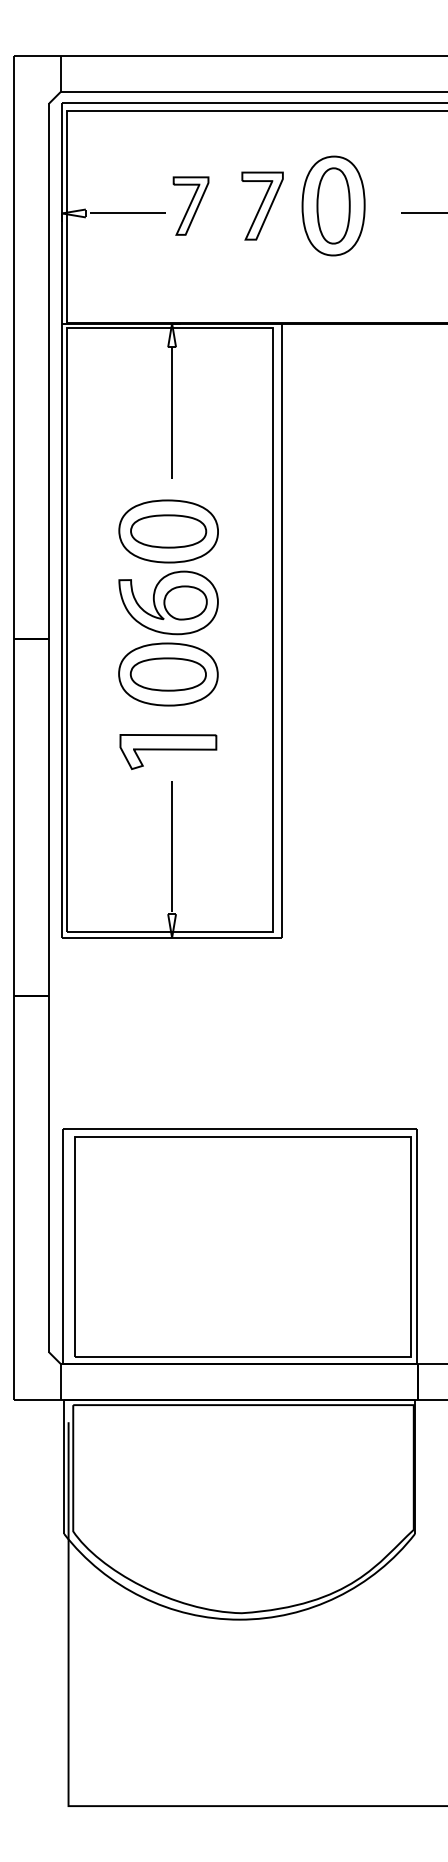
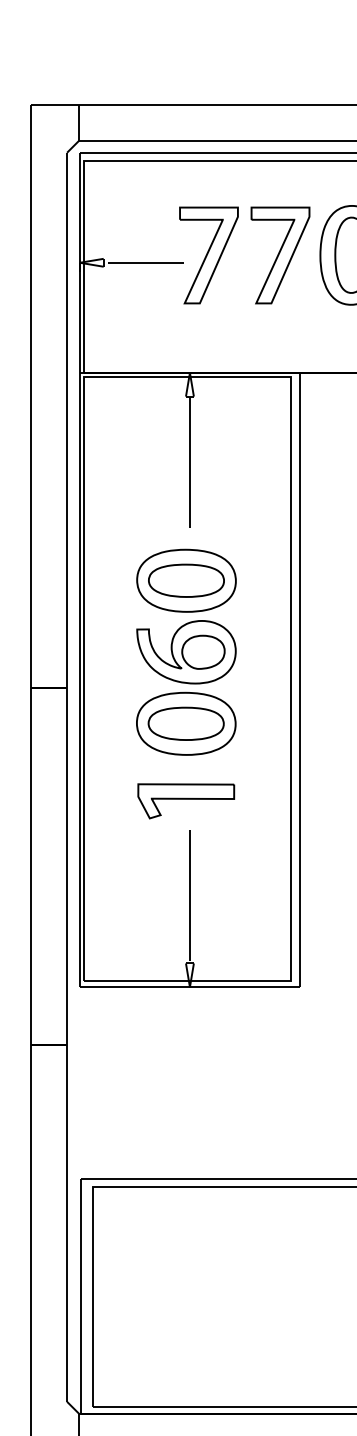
part: (190, 205) -> (208, 254), size x1.67
part: (262, 205) -> (280, 254), size x1.43

